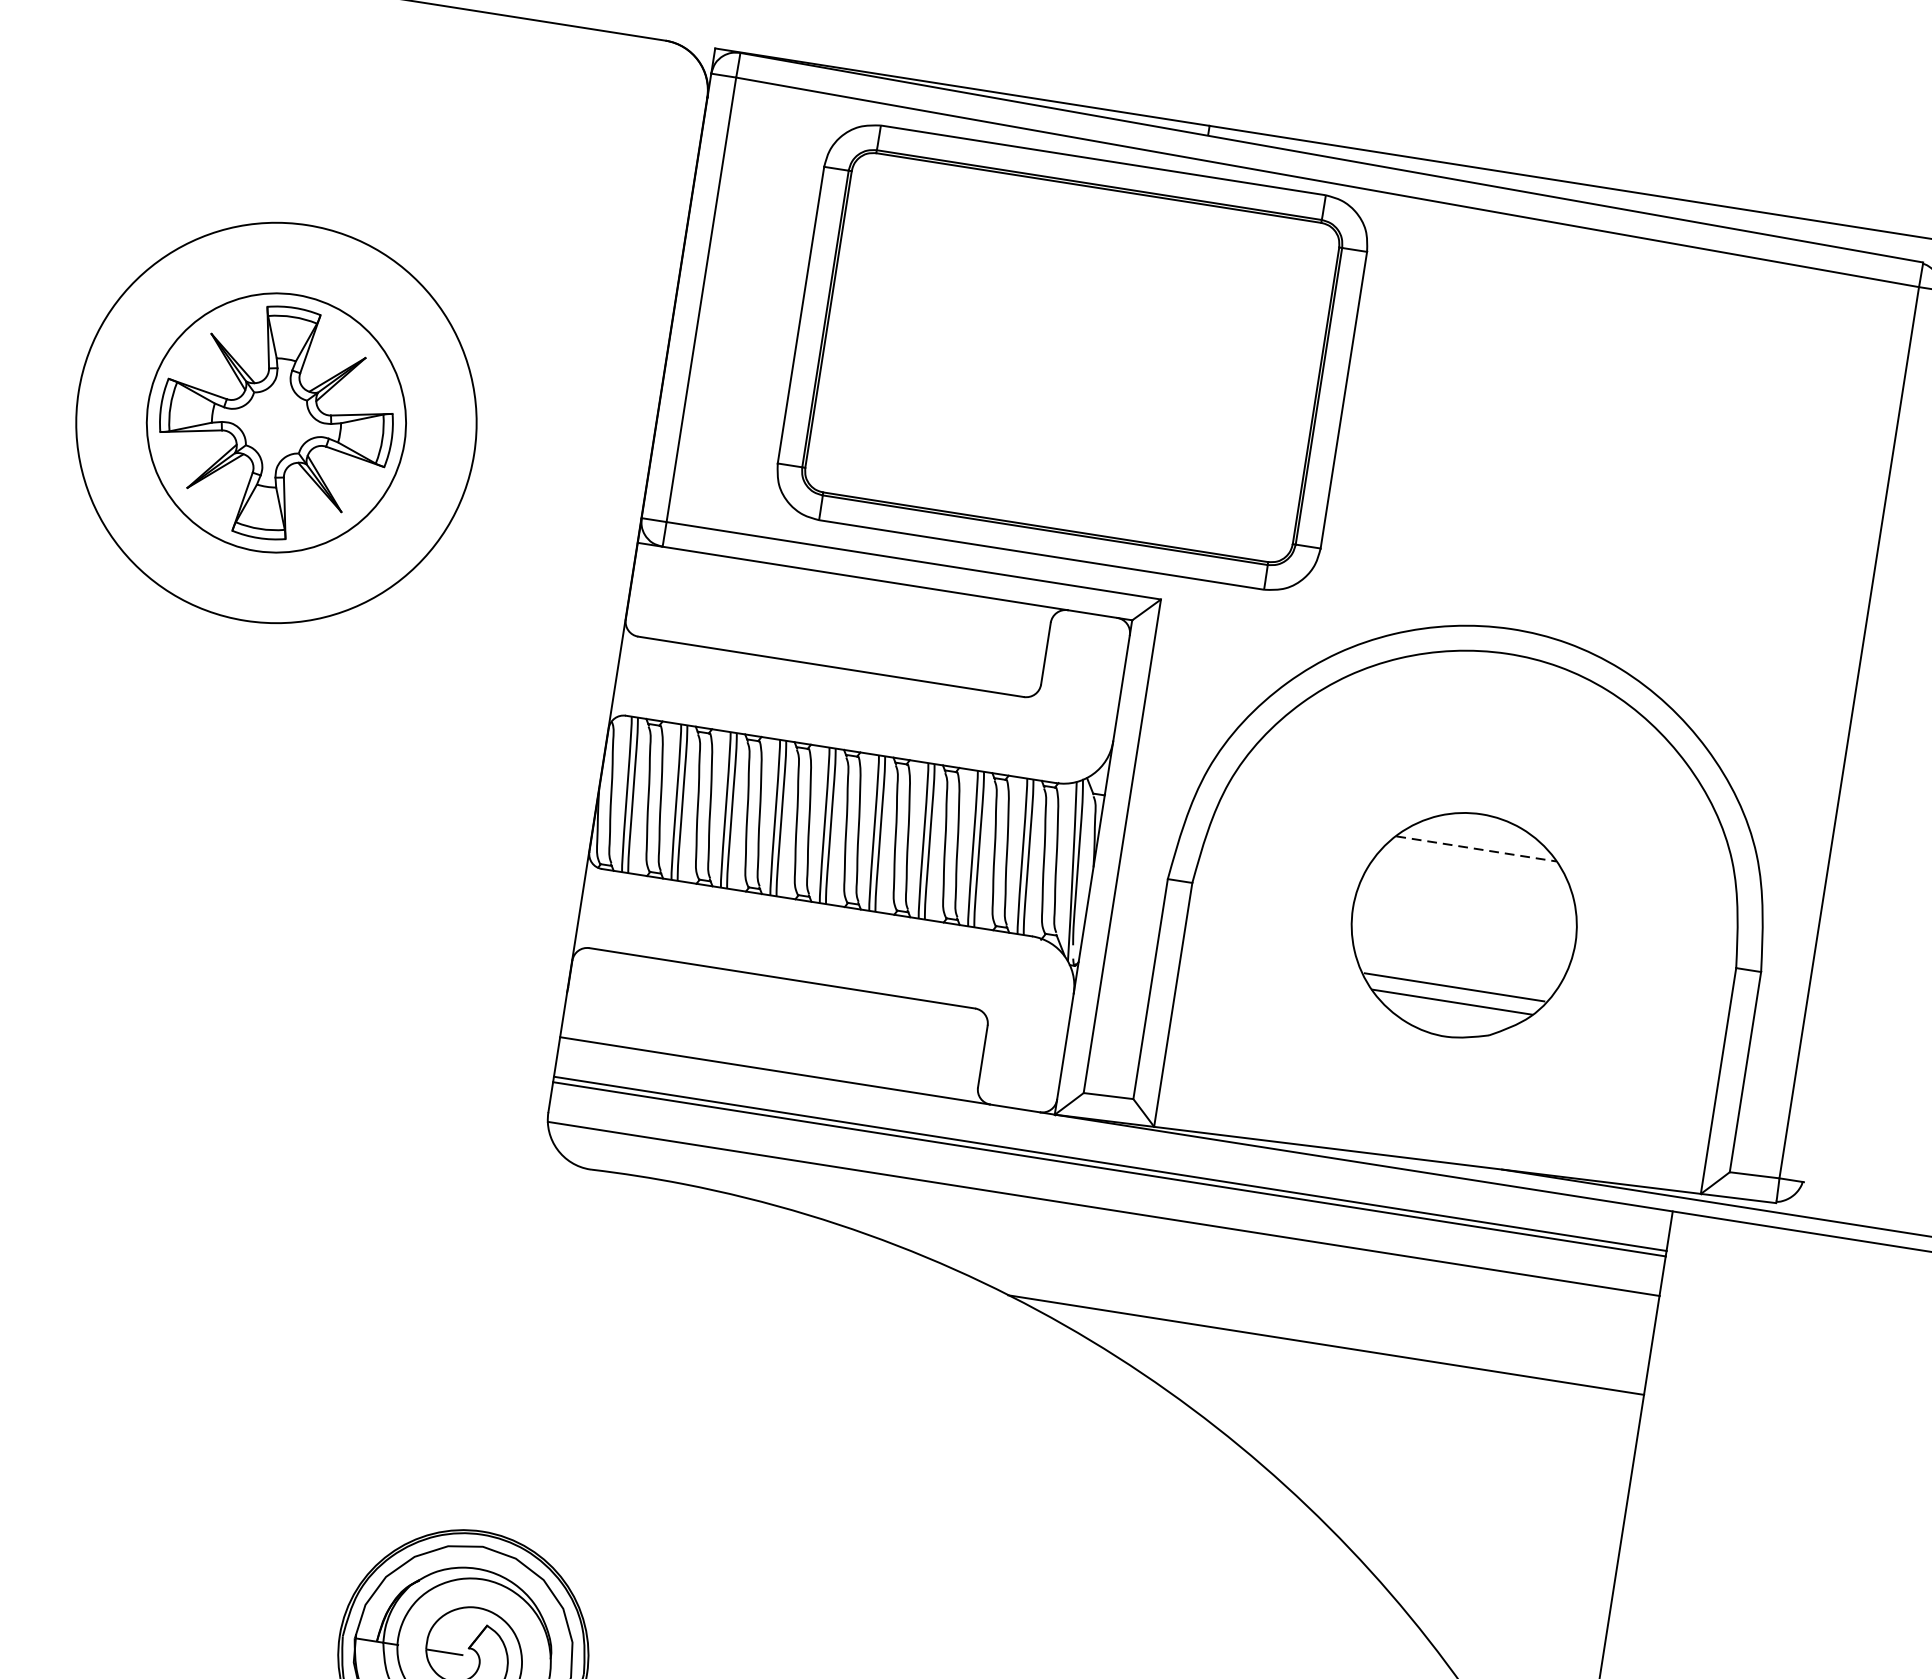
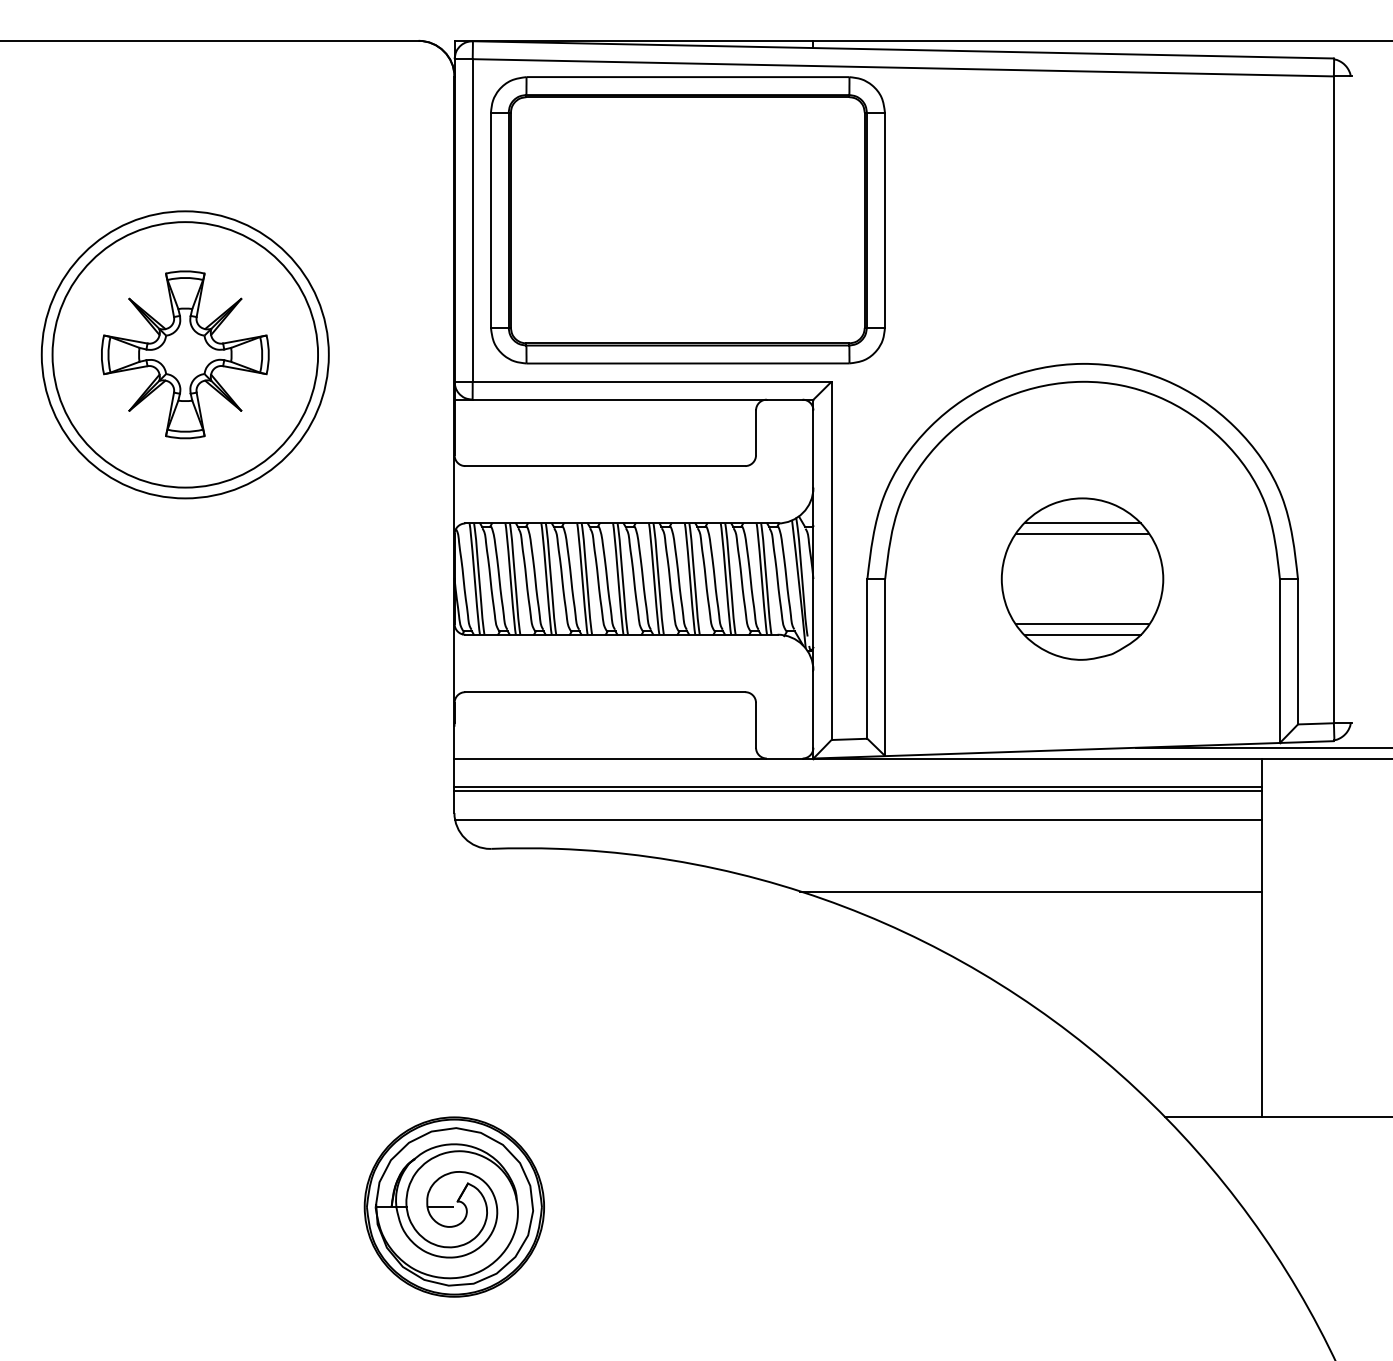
part: (1071, 357) -> (687, 220), moved
circle: (276, 422) -> (185, 354), size x1.43
line: (1477, 849) -> (1083, 523), dashed -> solid
line: (1473, 864) -> (1082, 534), added

